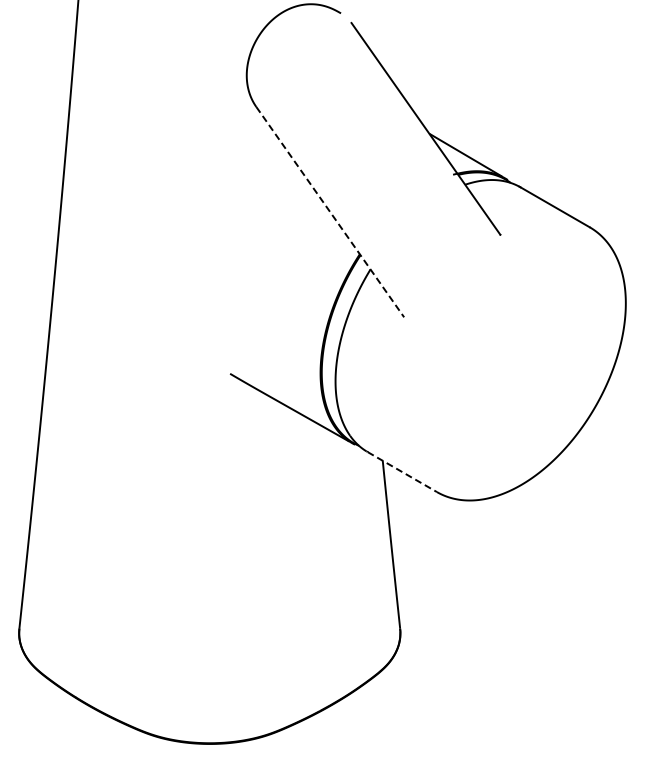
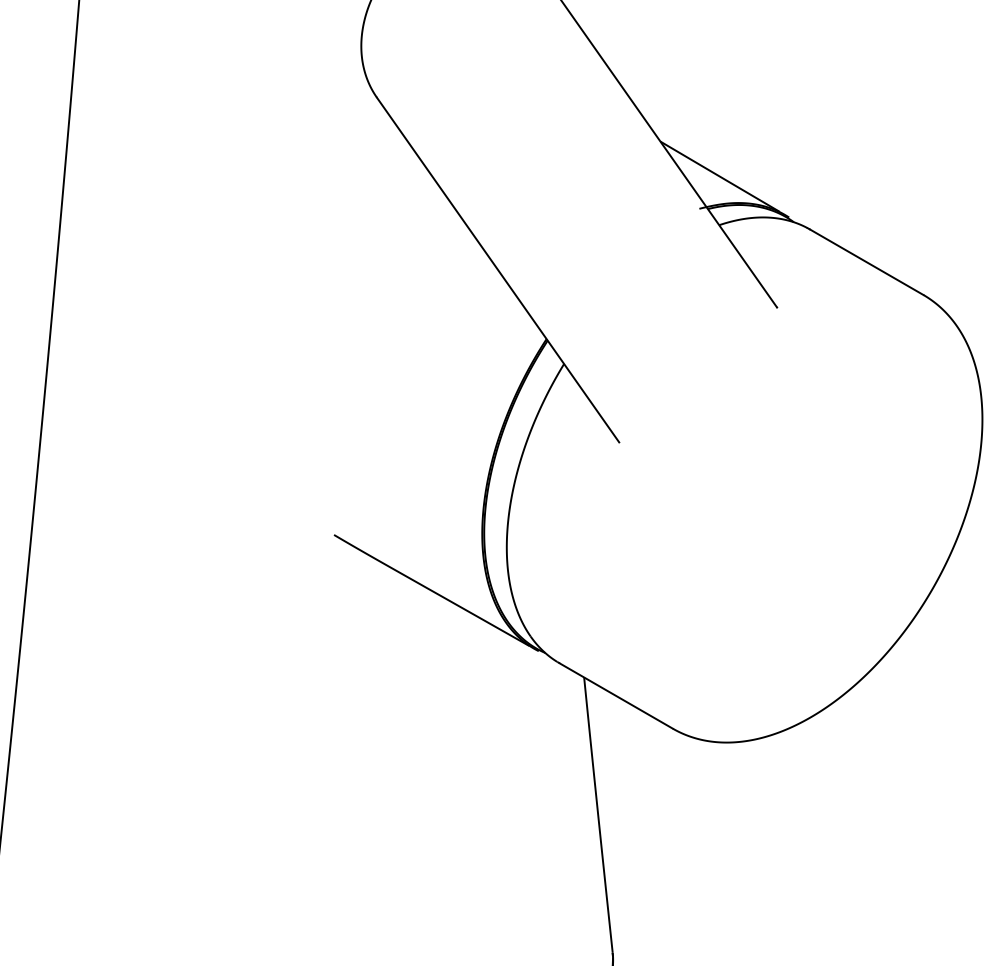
line: (330, 212) -> (498, 270), dashed -> solid
line: (402, 472) -> (616, 696), dashed -> solid

